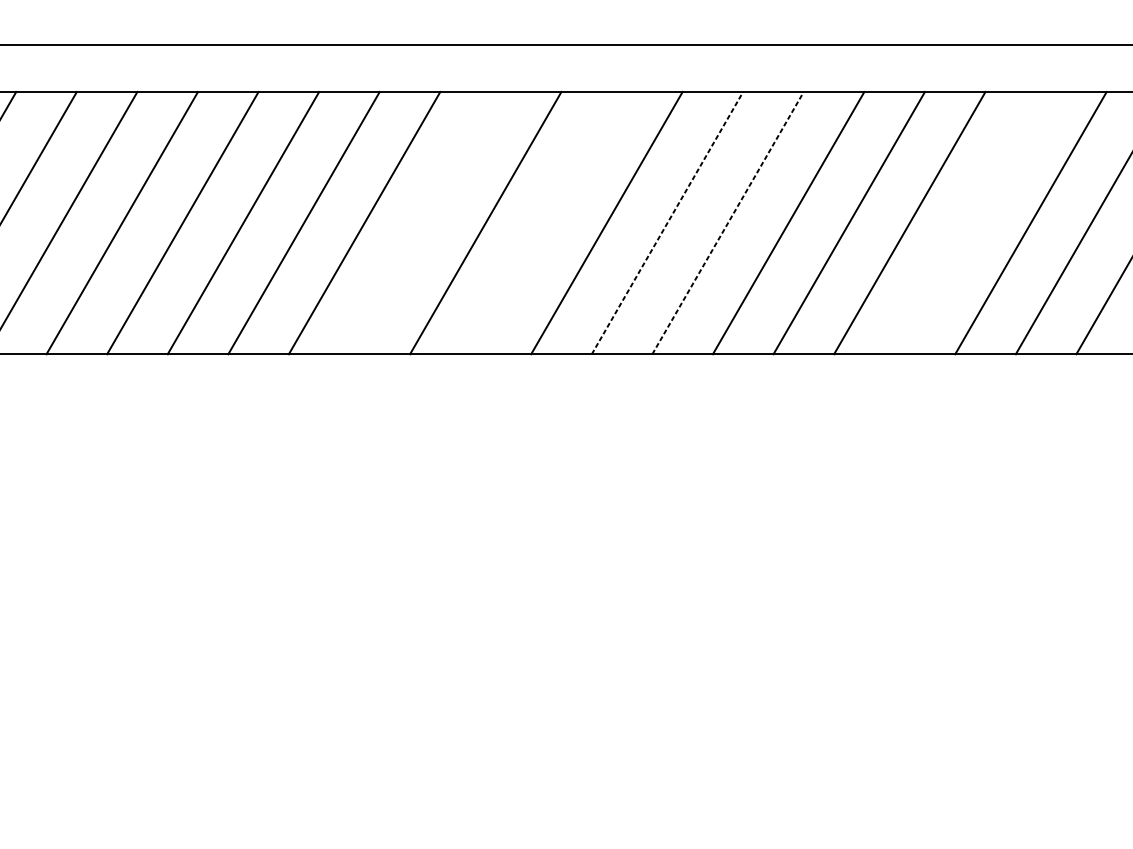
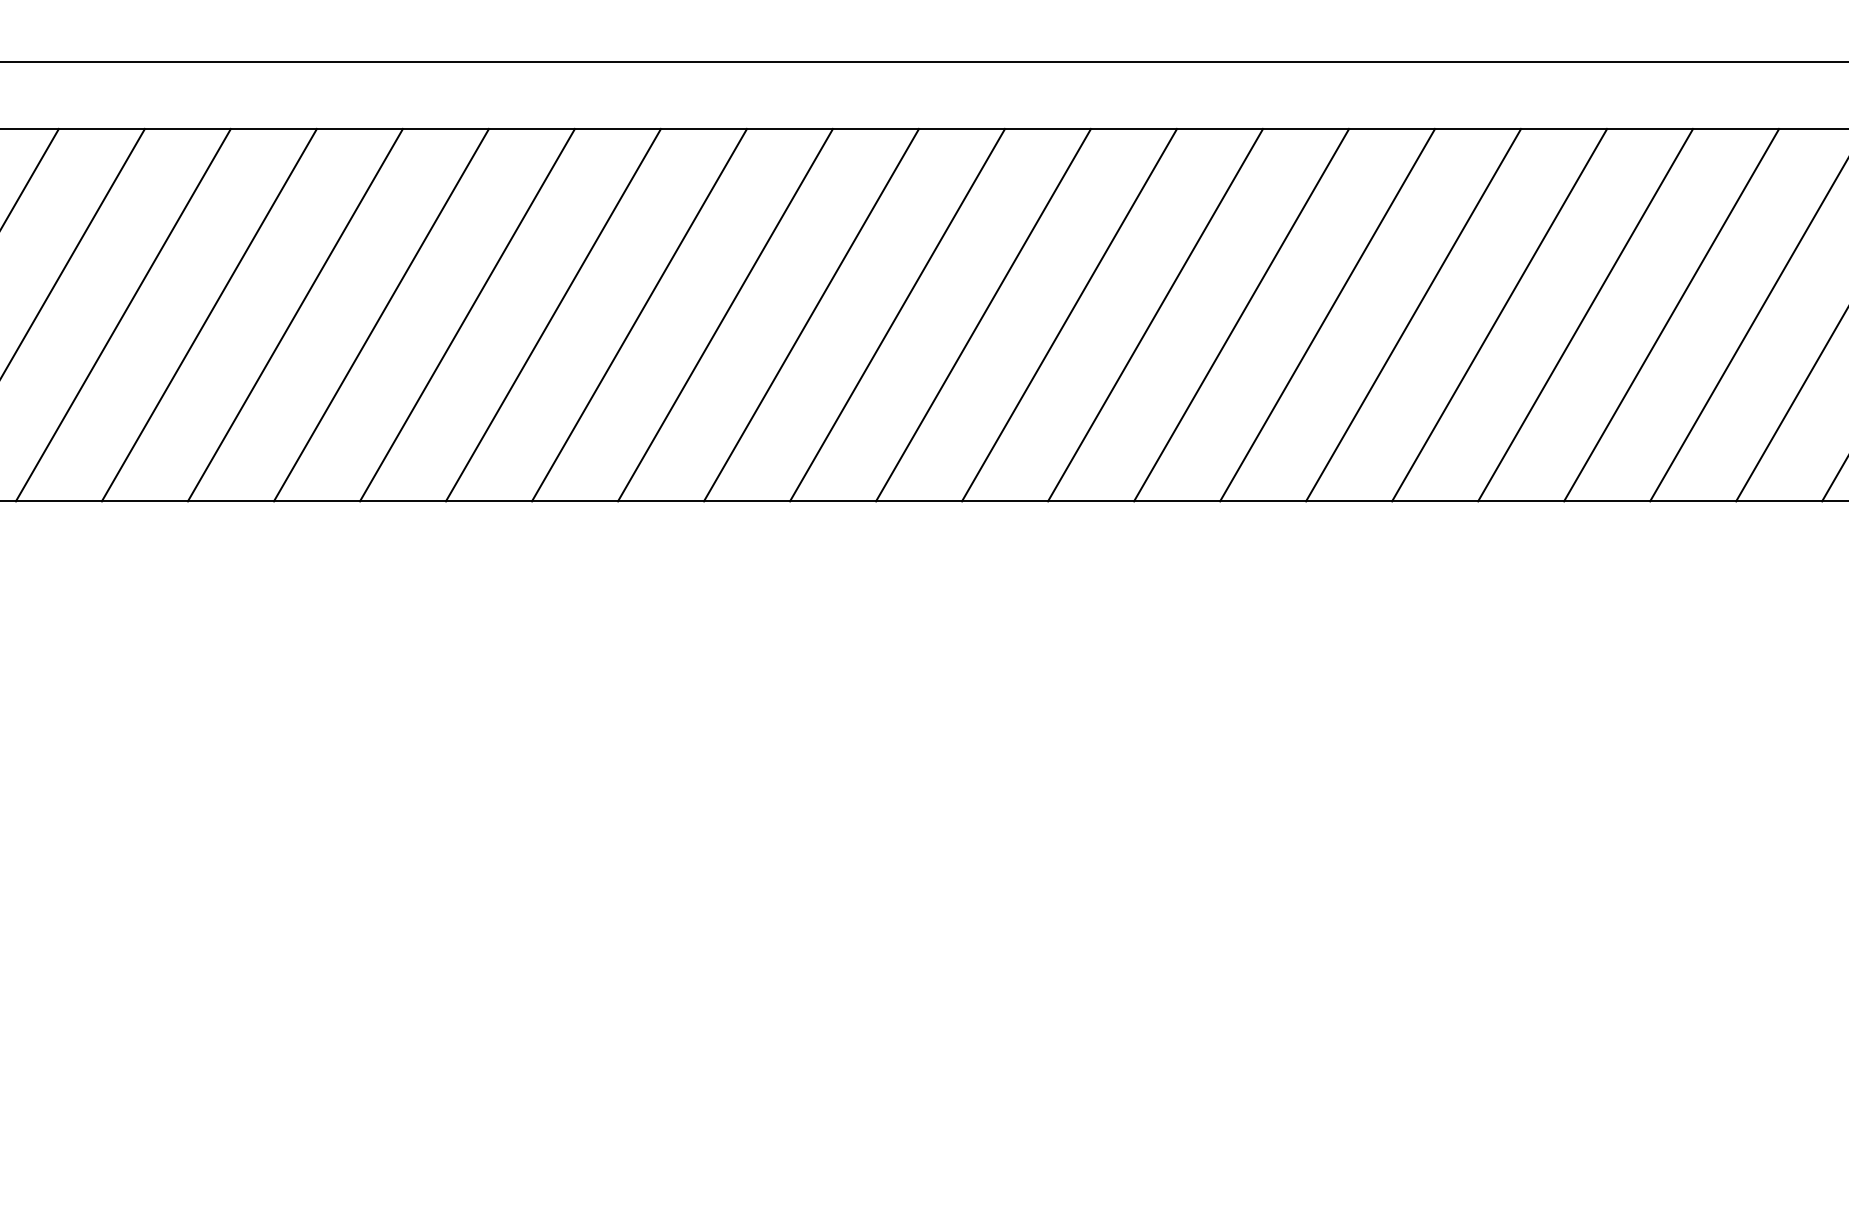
line: (425, 222) -> (639, 314), added
line: (546, 222) -> (811, 314), added
line: (667, 222) -> (983, 314), dashed -> solid
line: (728, 222) -> (1069, 314), dashed -> solid
line: (970, 222) -> (1413, 314), added

